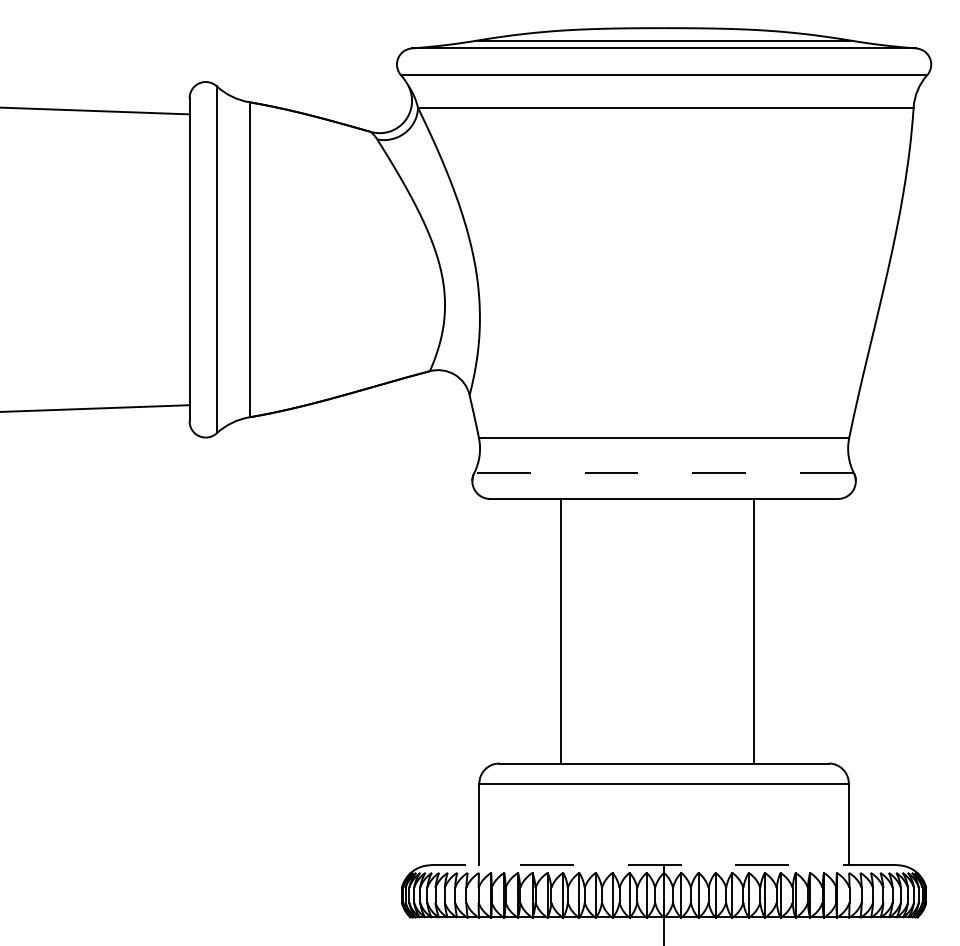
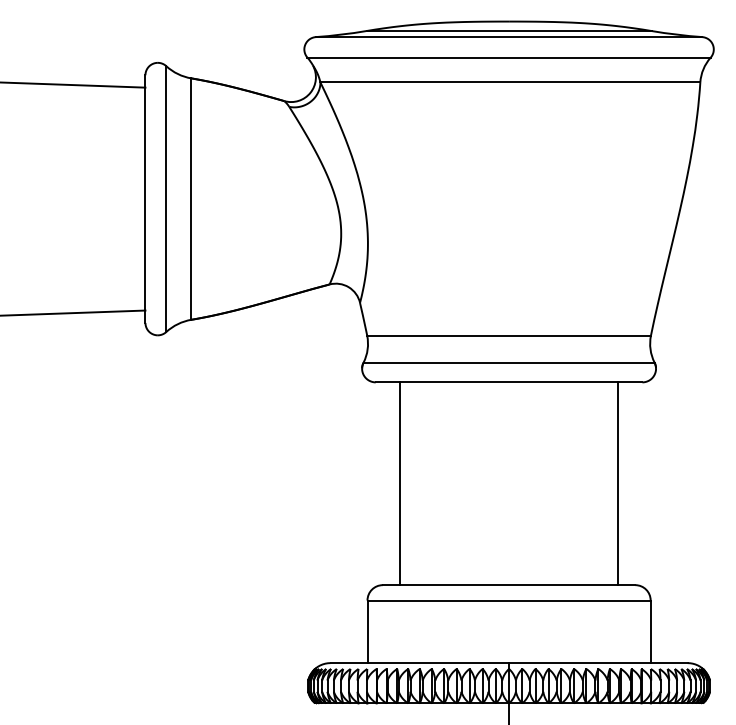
line: (664, 473) -> (509, 362), dashed -> solid
line: (561, 630) -> (399, 483), moved
line: (753, 630) -> (618, 483), moved
line: (664, 865) -> (509, 663), dashed -> solid

